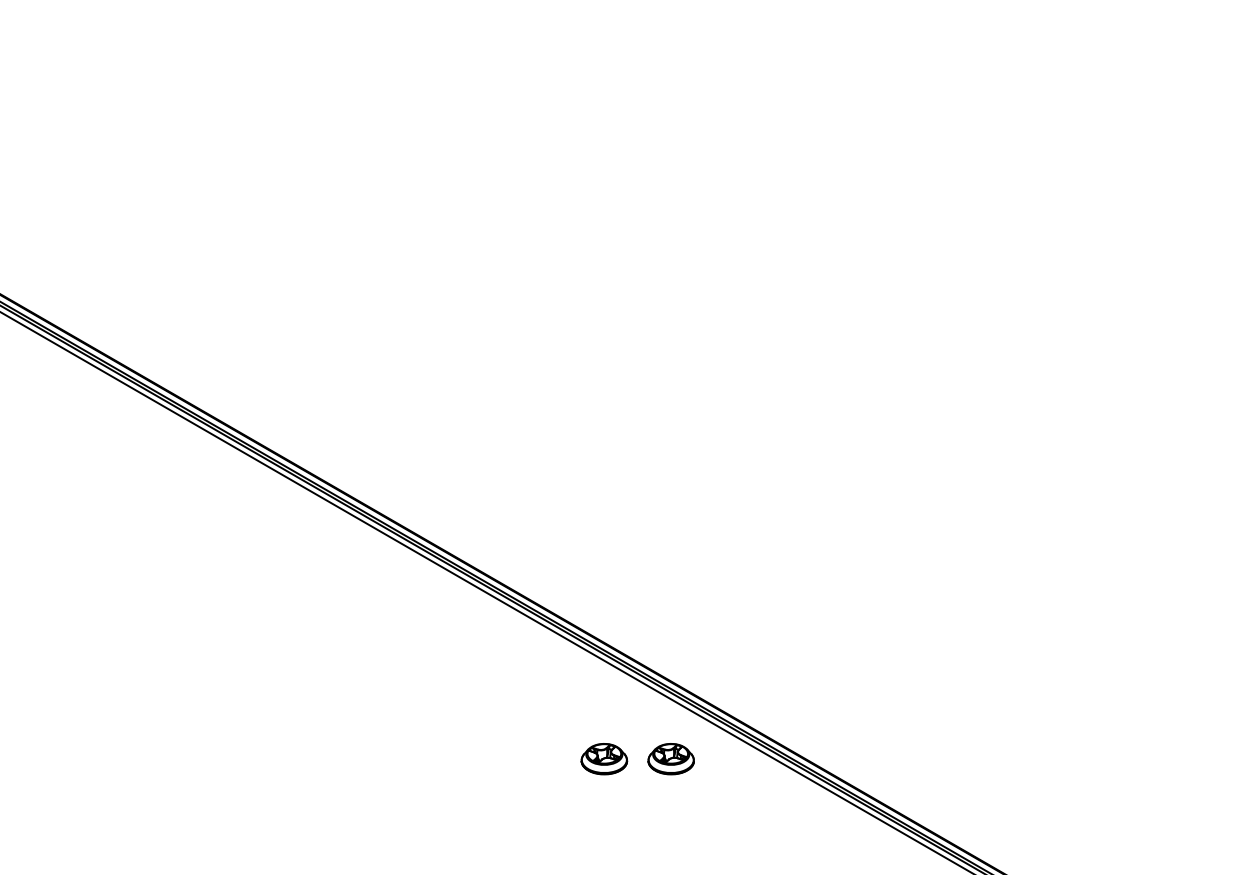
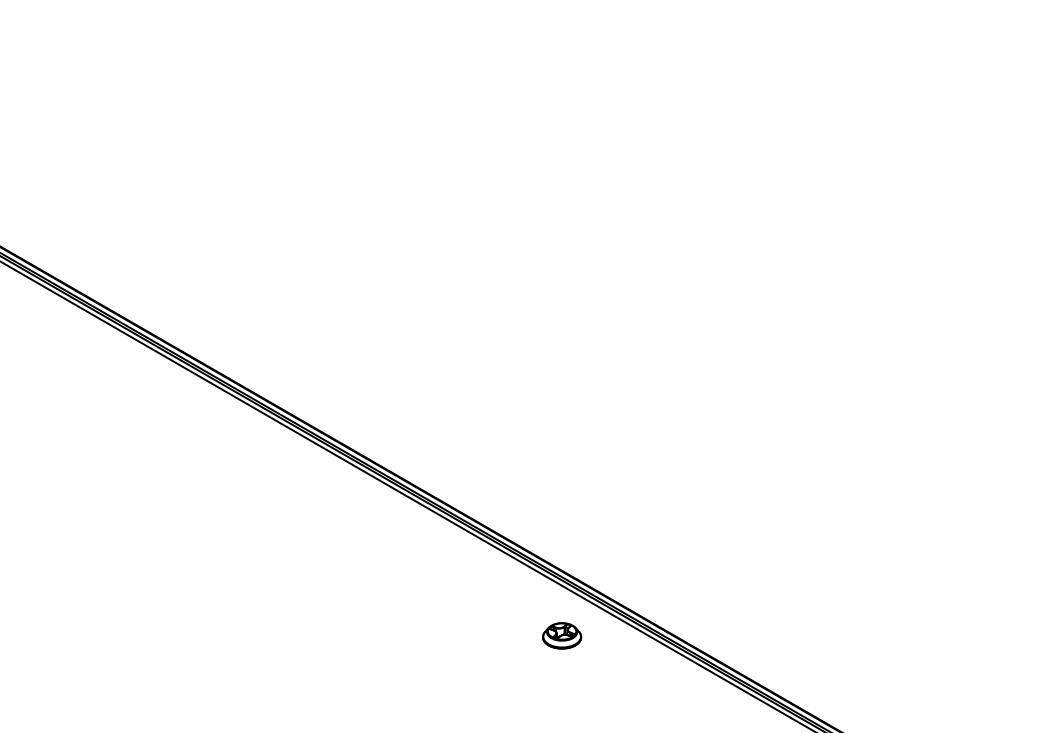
part: (604, 758) -> (506, 635), removed

